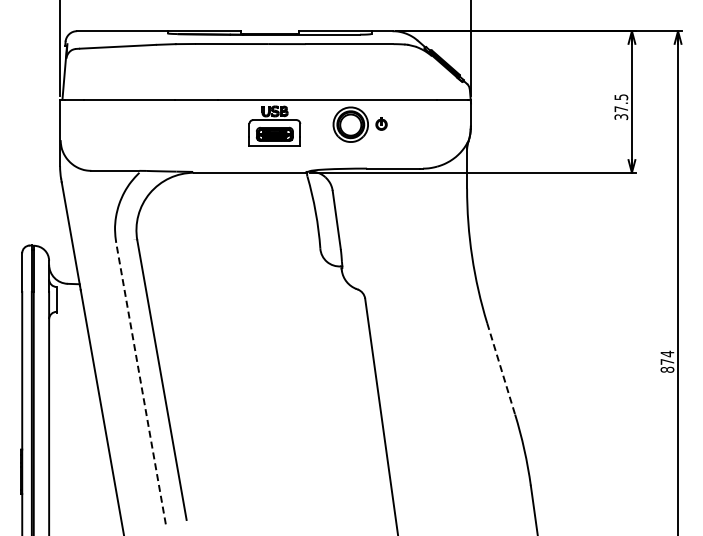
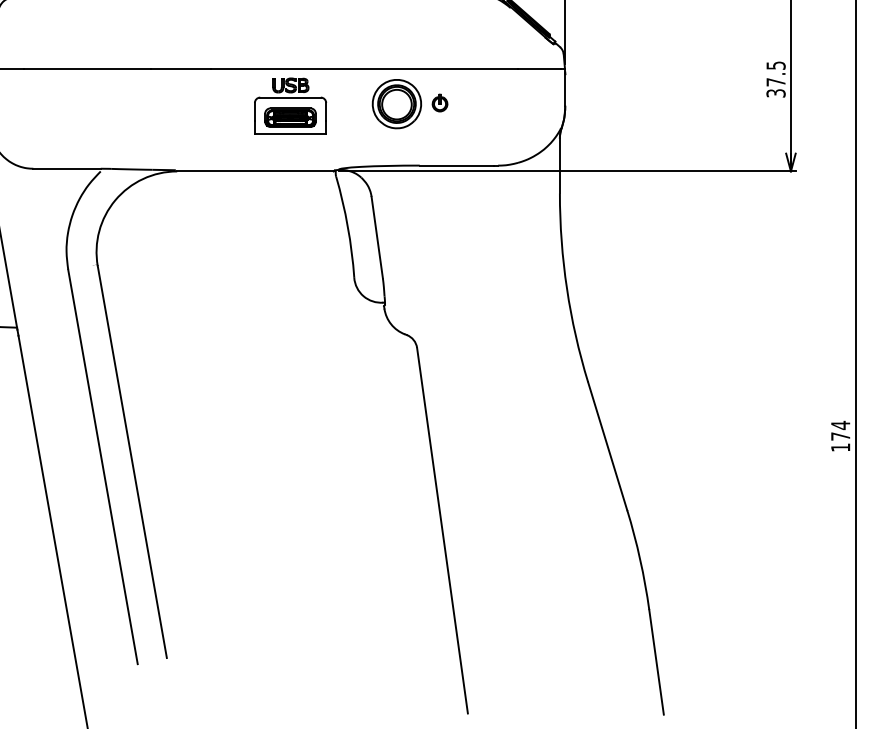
line: (501, 368) -> (608, 445), dashed -> solid
text: (667, 369) -> (840, 447), 874 -> 174
line: (141, 383) -> (103, 466), dashed -> solid

